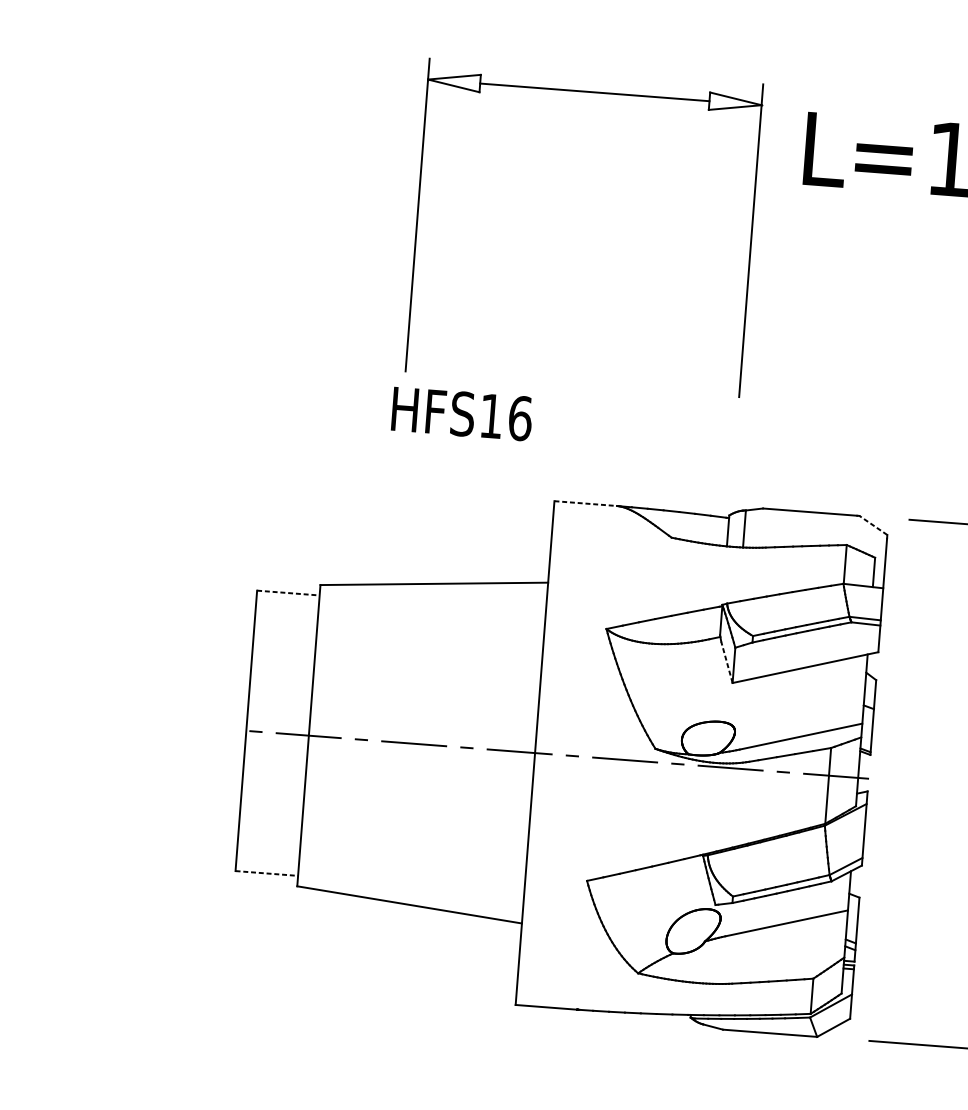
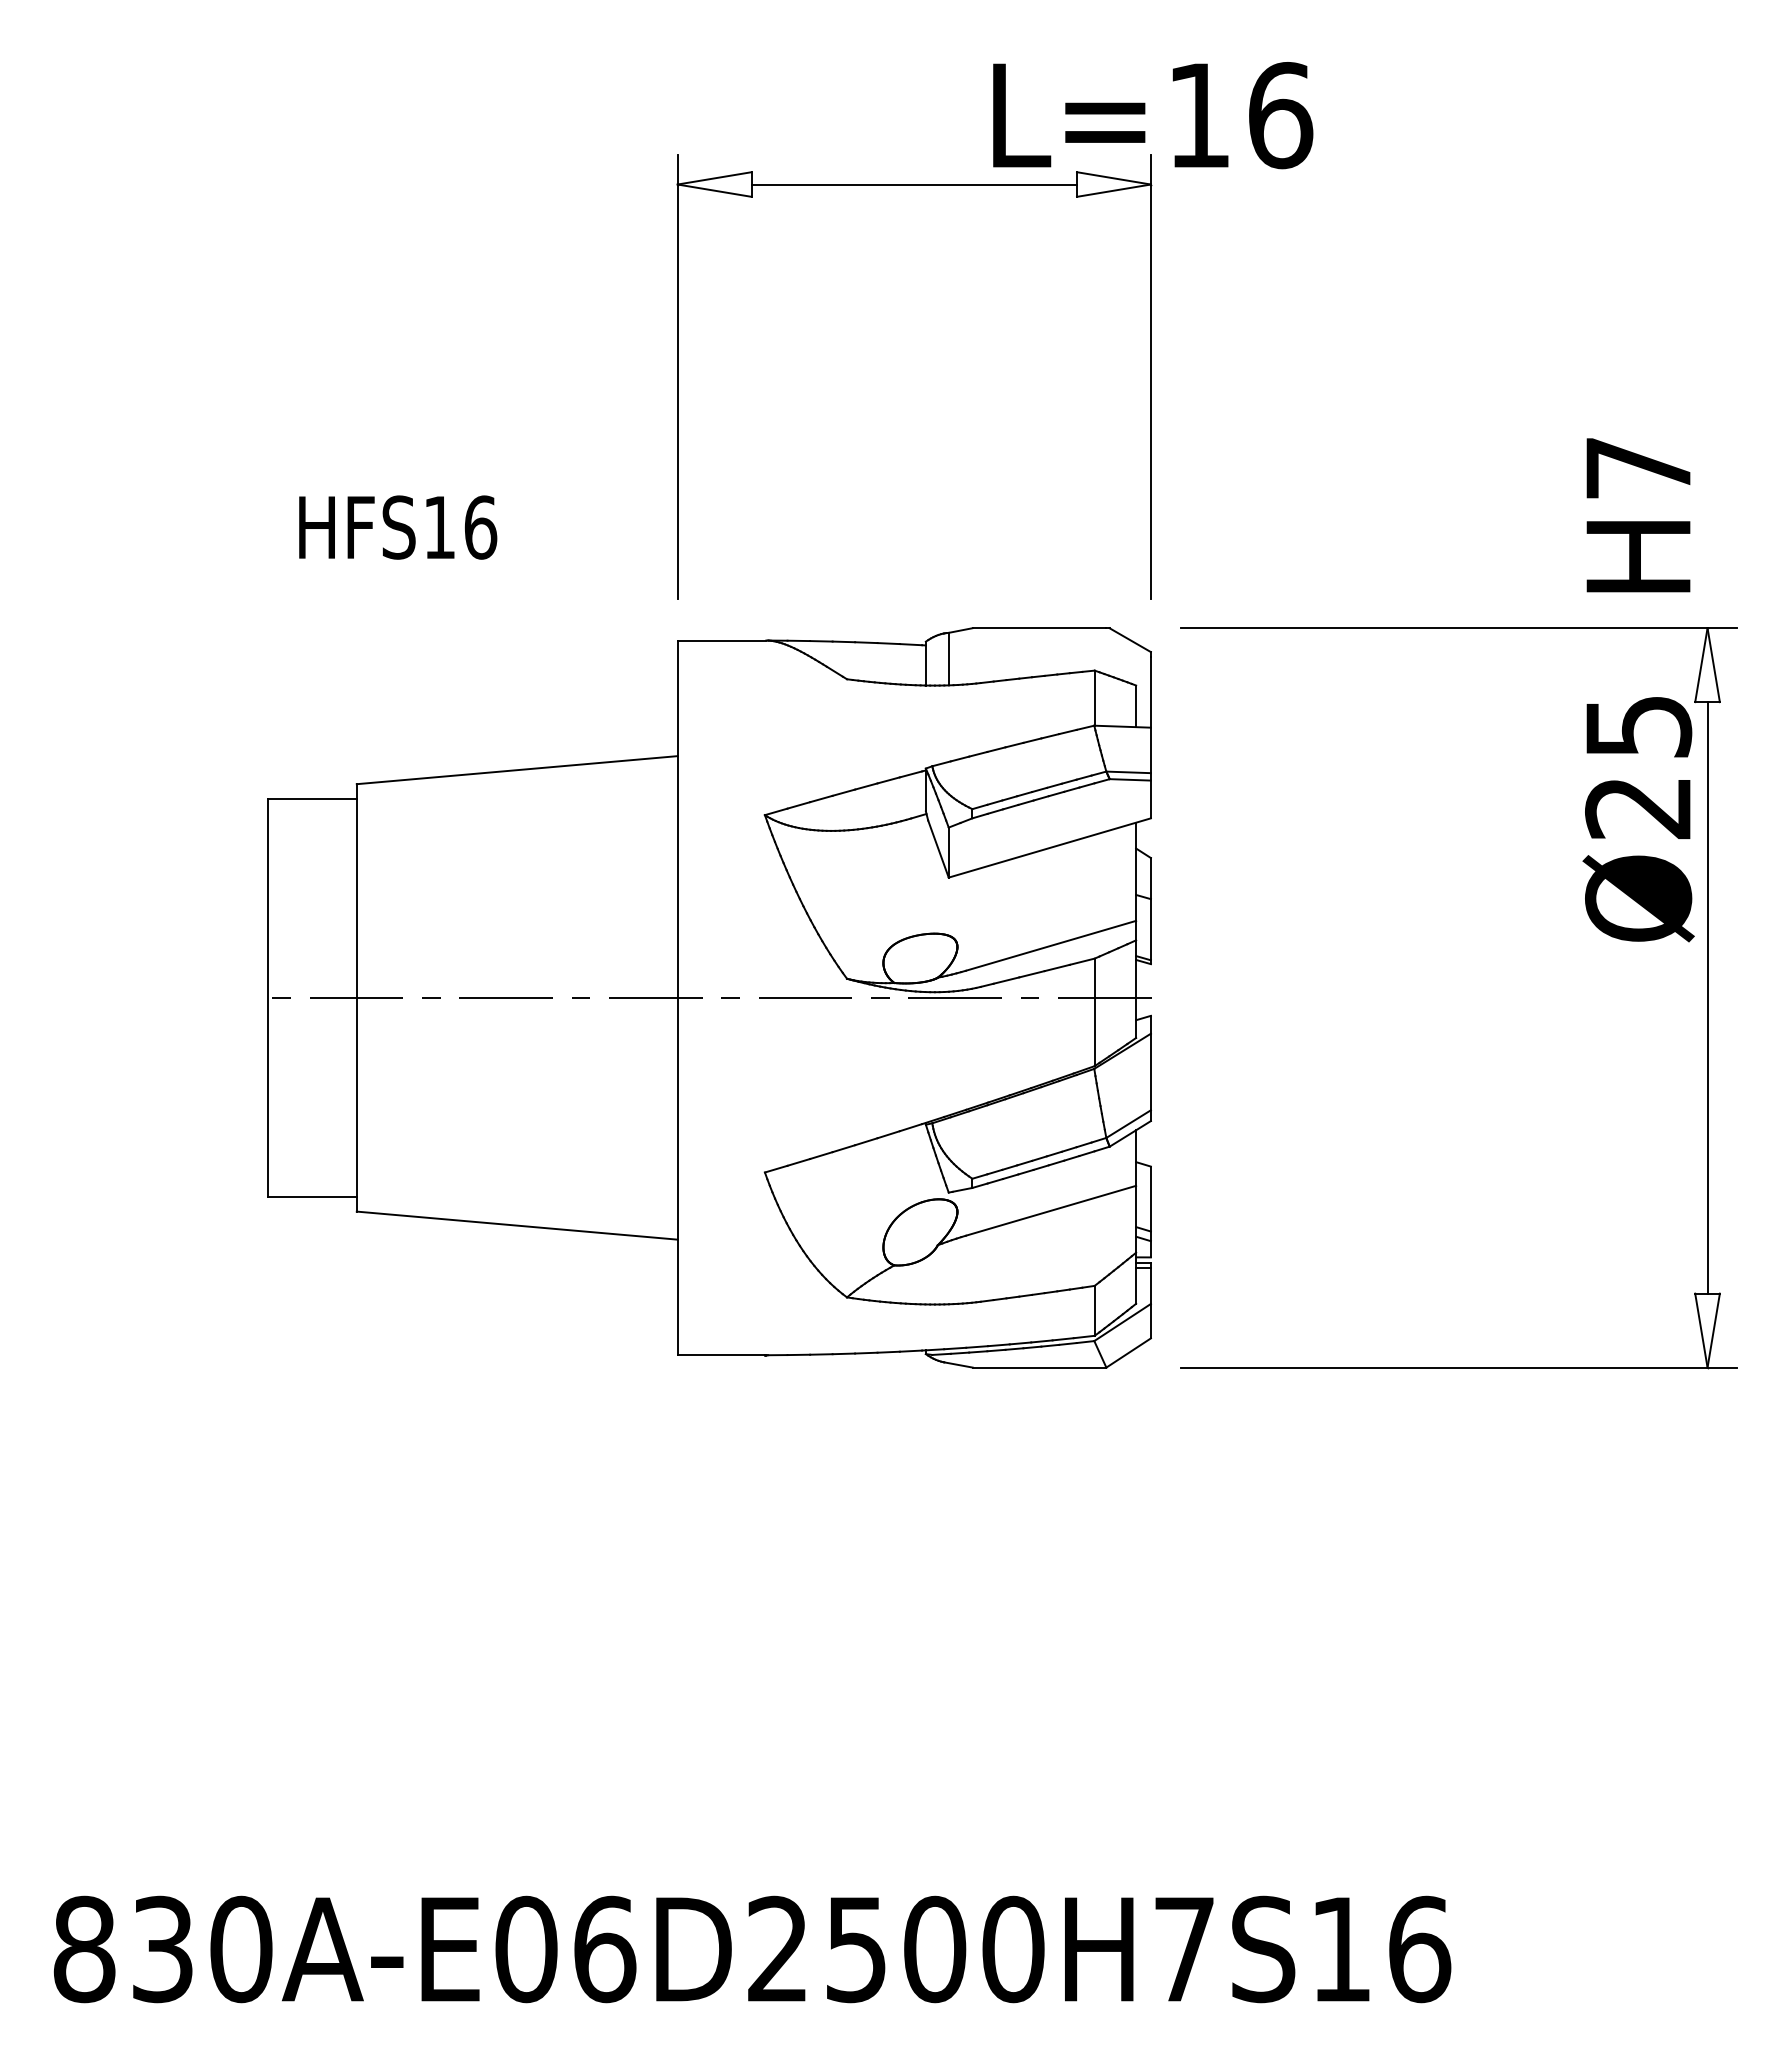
part: (594, 93) -> (914, 185), moved
text: (462, 413) -> (398, 527), moved
line: (586, 503) -> (722, 640), dashed -> solid
line: (873, 525) -> (1130, 640), dashed -> solid
line: (288, 592) -> (312, 798), dashed -> solid
line: (726, 661) -> (938, 848), dashed -> solid
line: (266, 873) -> (312, 1196), dashed -> solid

